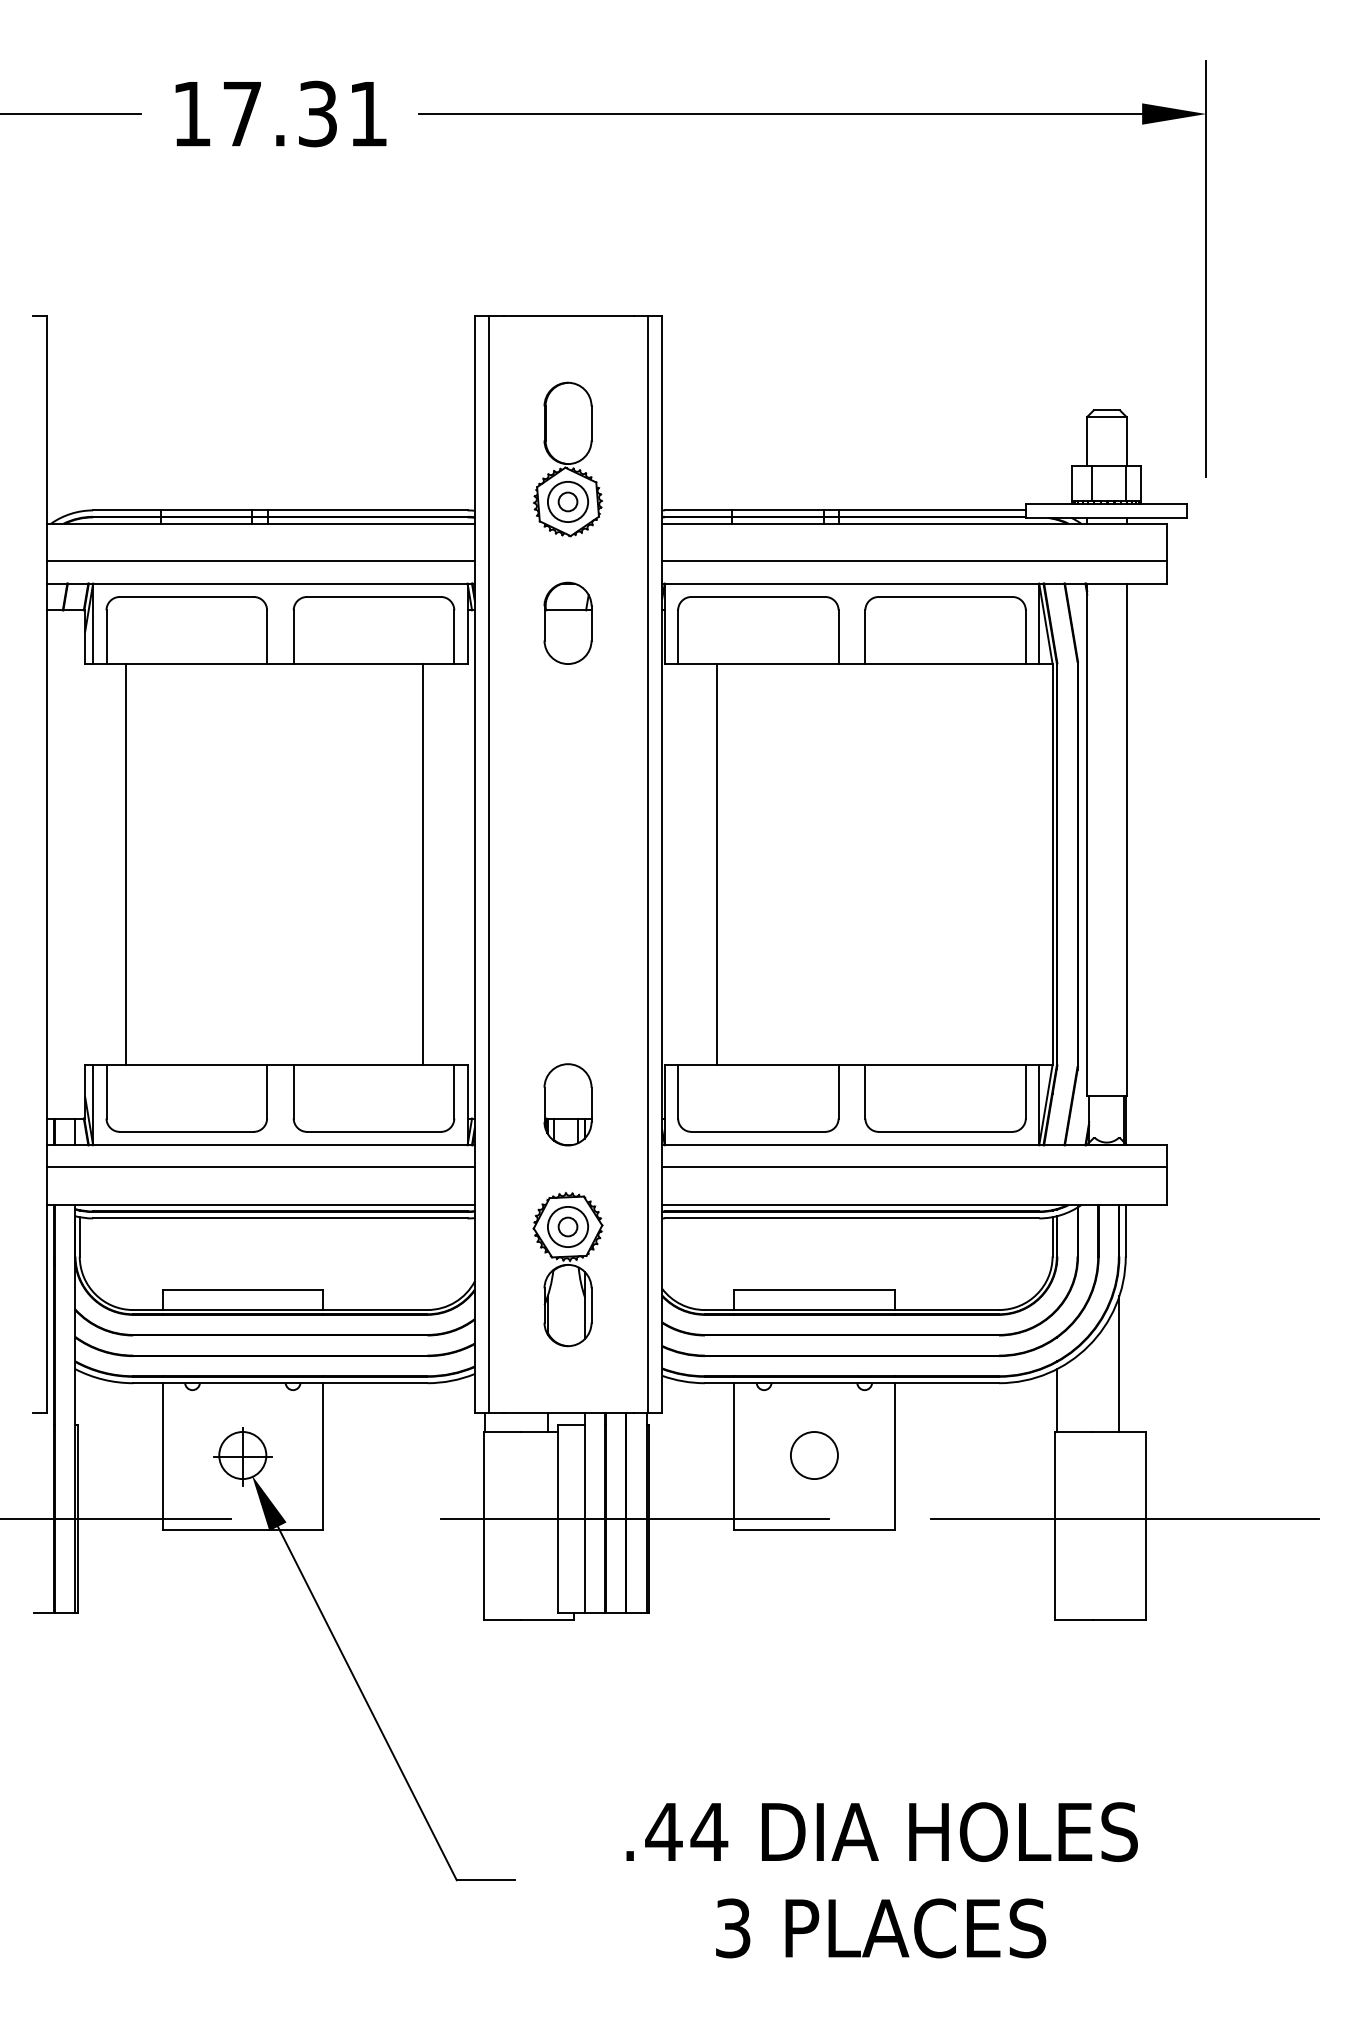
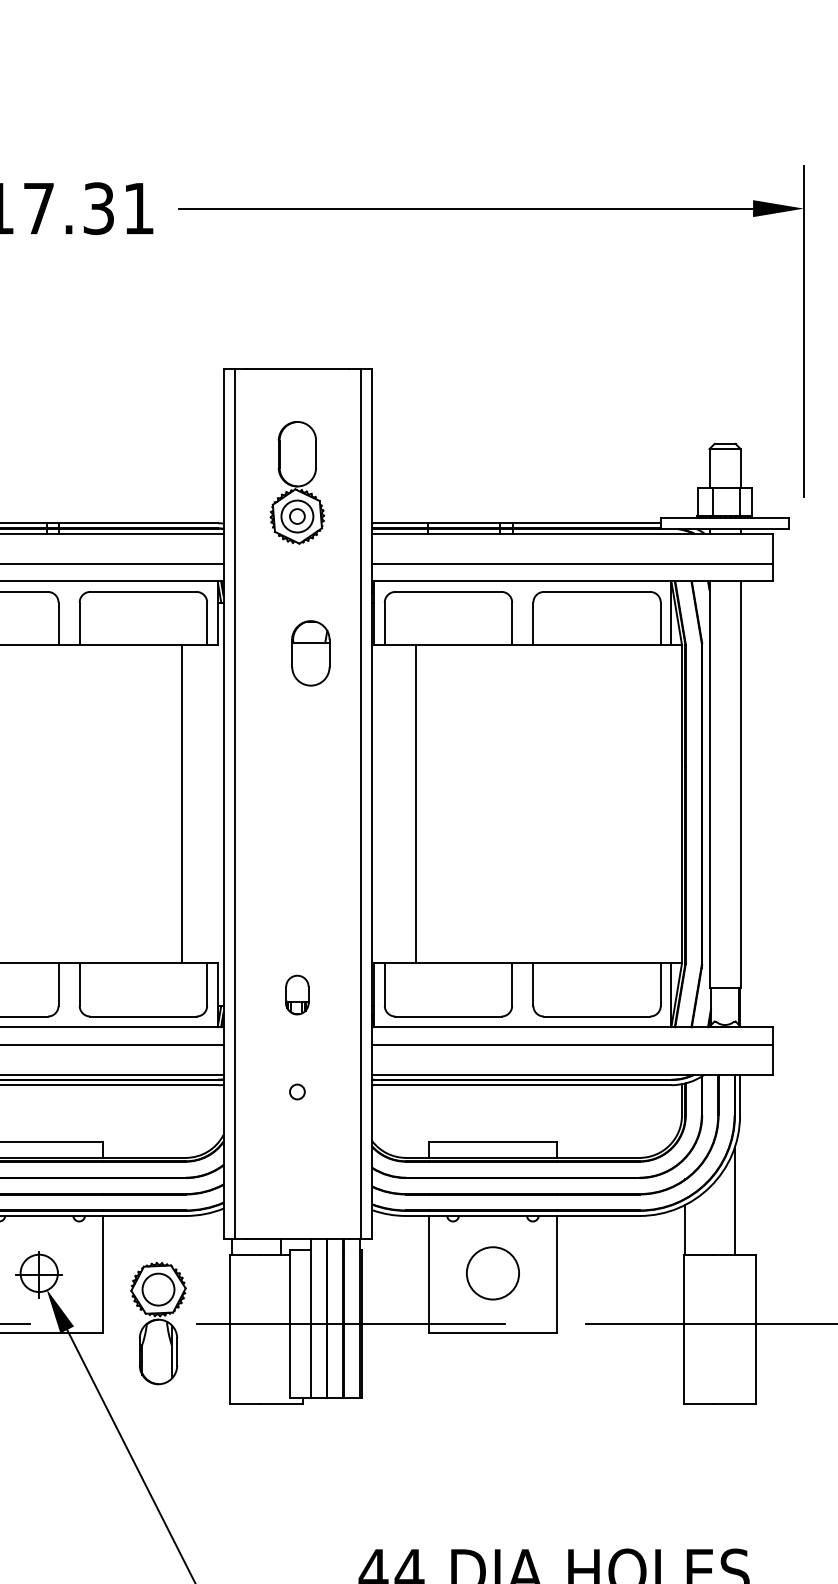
part: (567, 622) -> (310, 652), moved
part: (567, 1104) -> (296, 994), size x0.6
part: (567, 1269) -> (158, 1323), moved
circle: (813, 1455) -> (492, 1273), size x1.4

